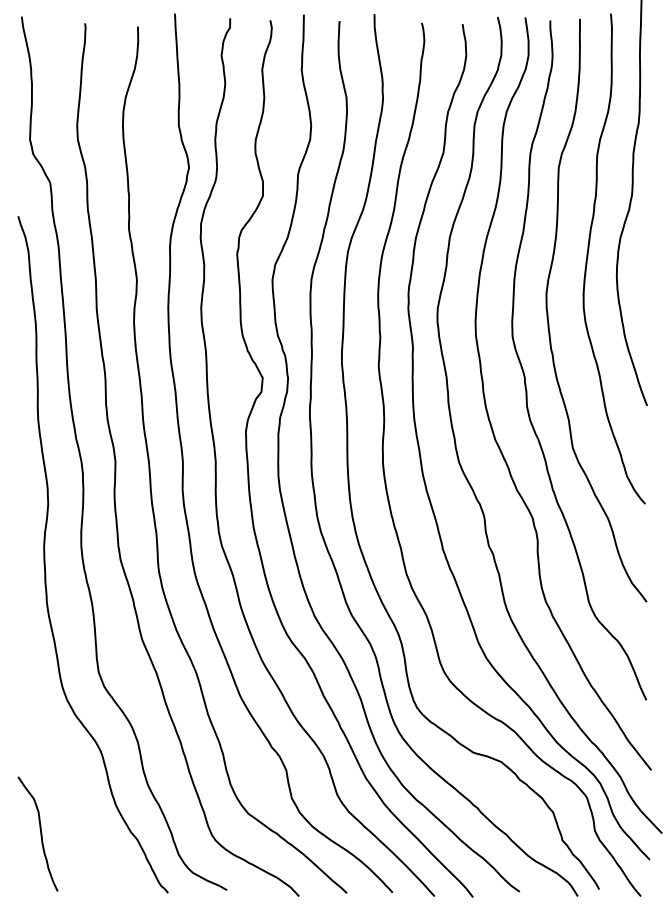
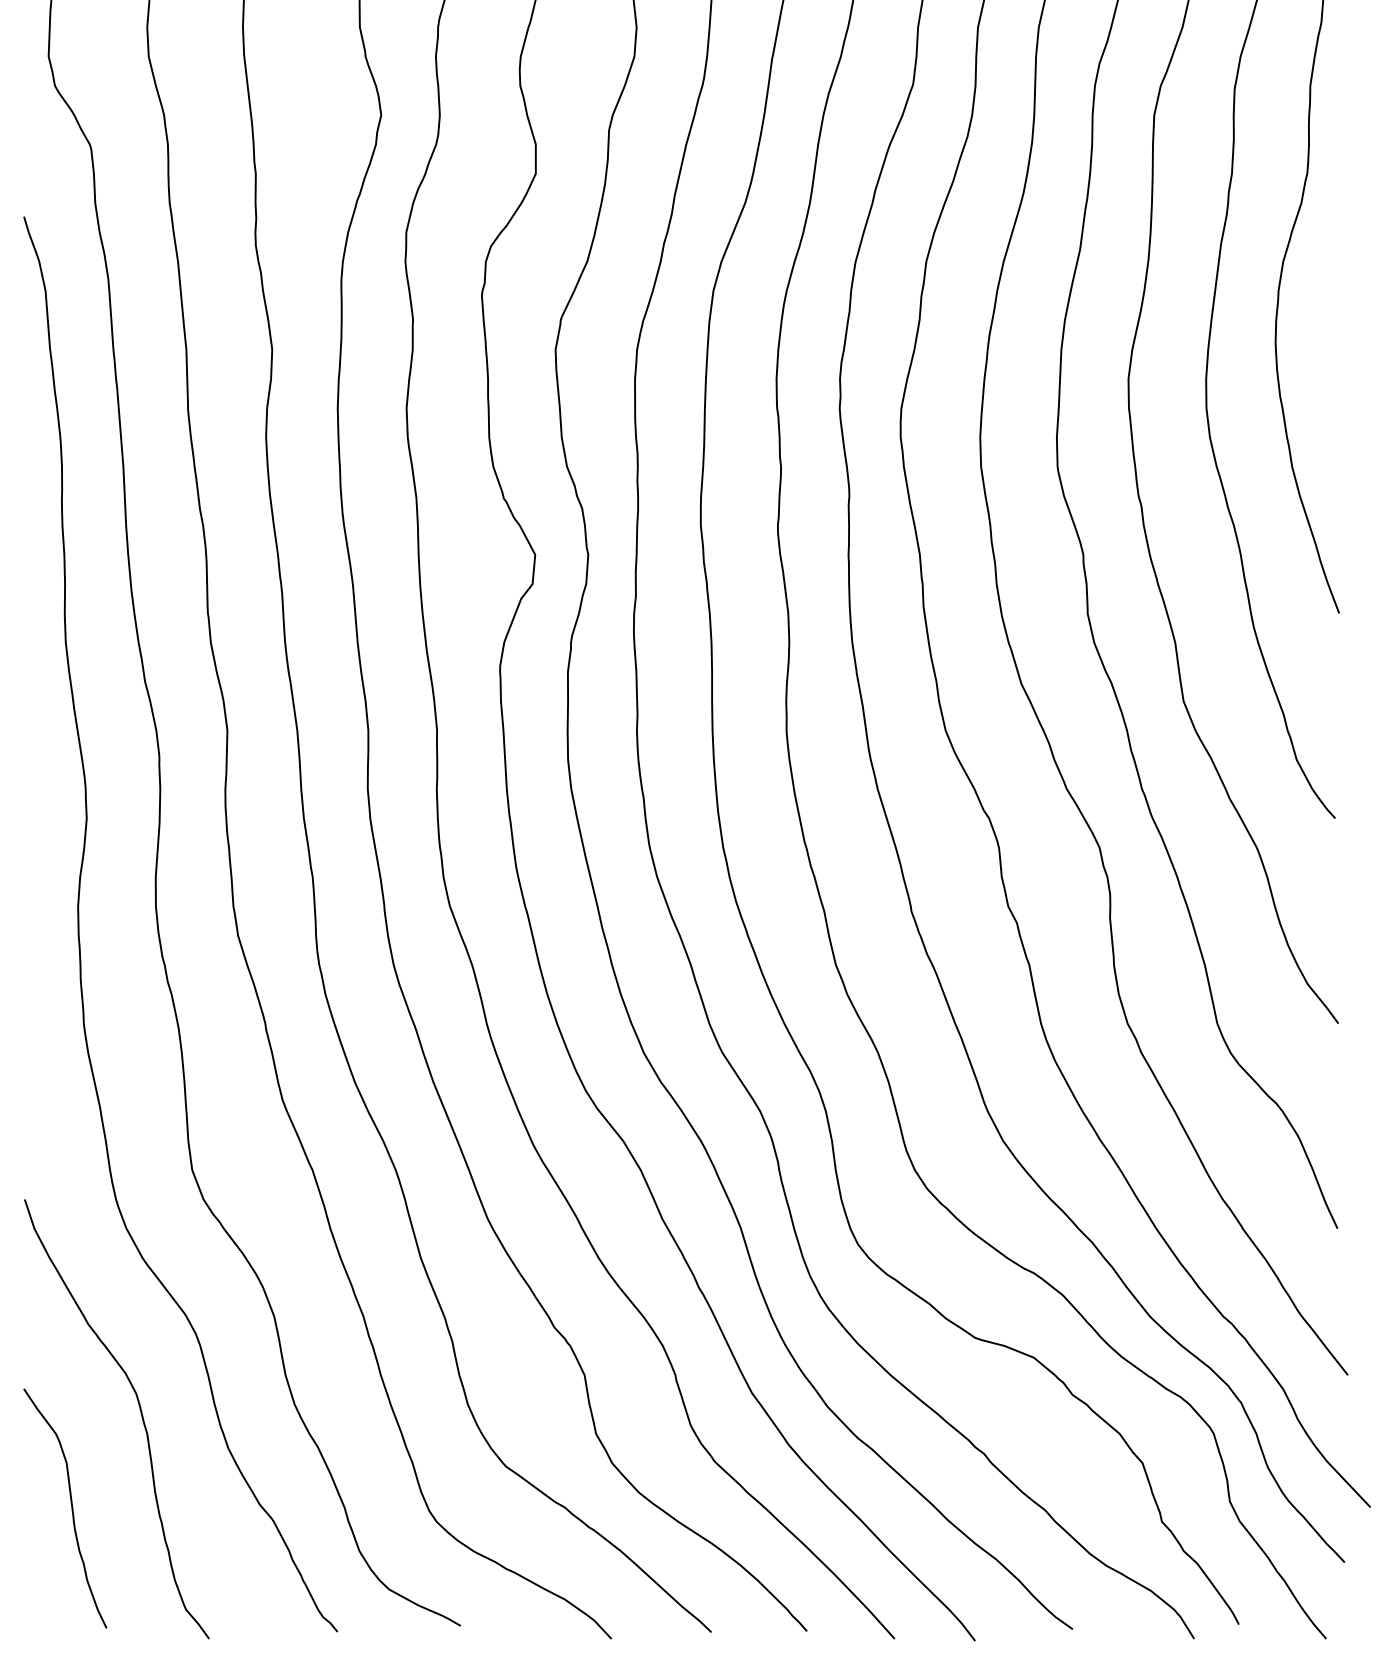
curve: (73, 789) -> (139, 1415), added

